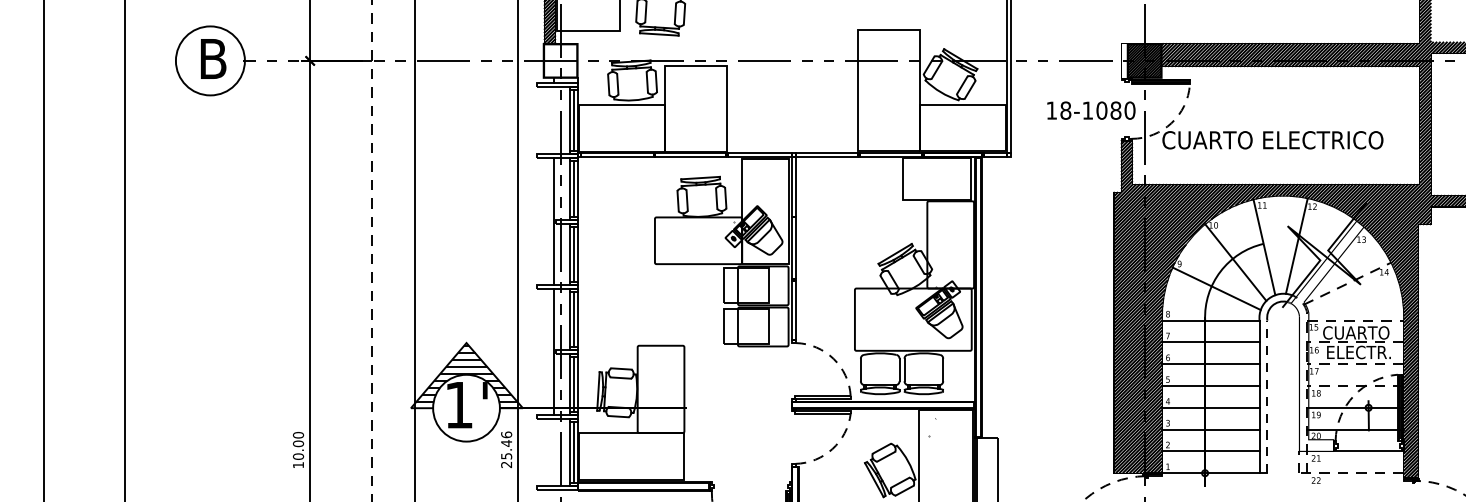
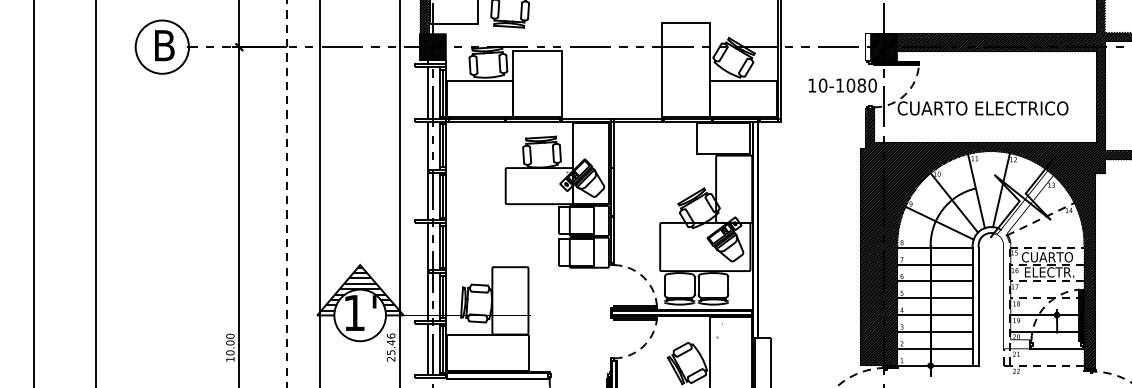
hatch: (560, 61) -> (432, 47), added
text: (1065, 110) -> (822, 85), 18-1080 -> 10-1080
line: (553, 120) -> (427, 93), added
line: (1267, 396) -> (978, 306), dashed -> solid
line: (553, 452) -> (427, 349), added

